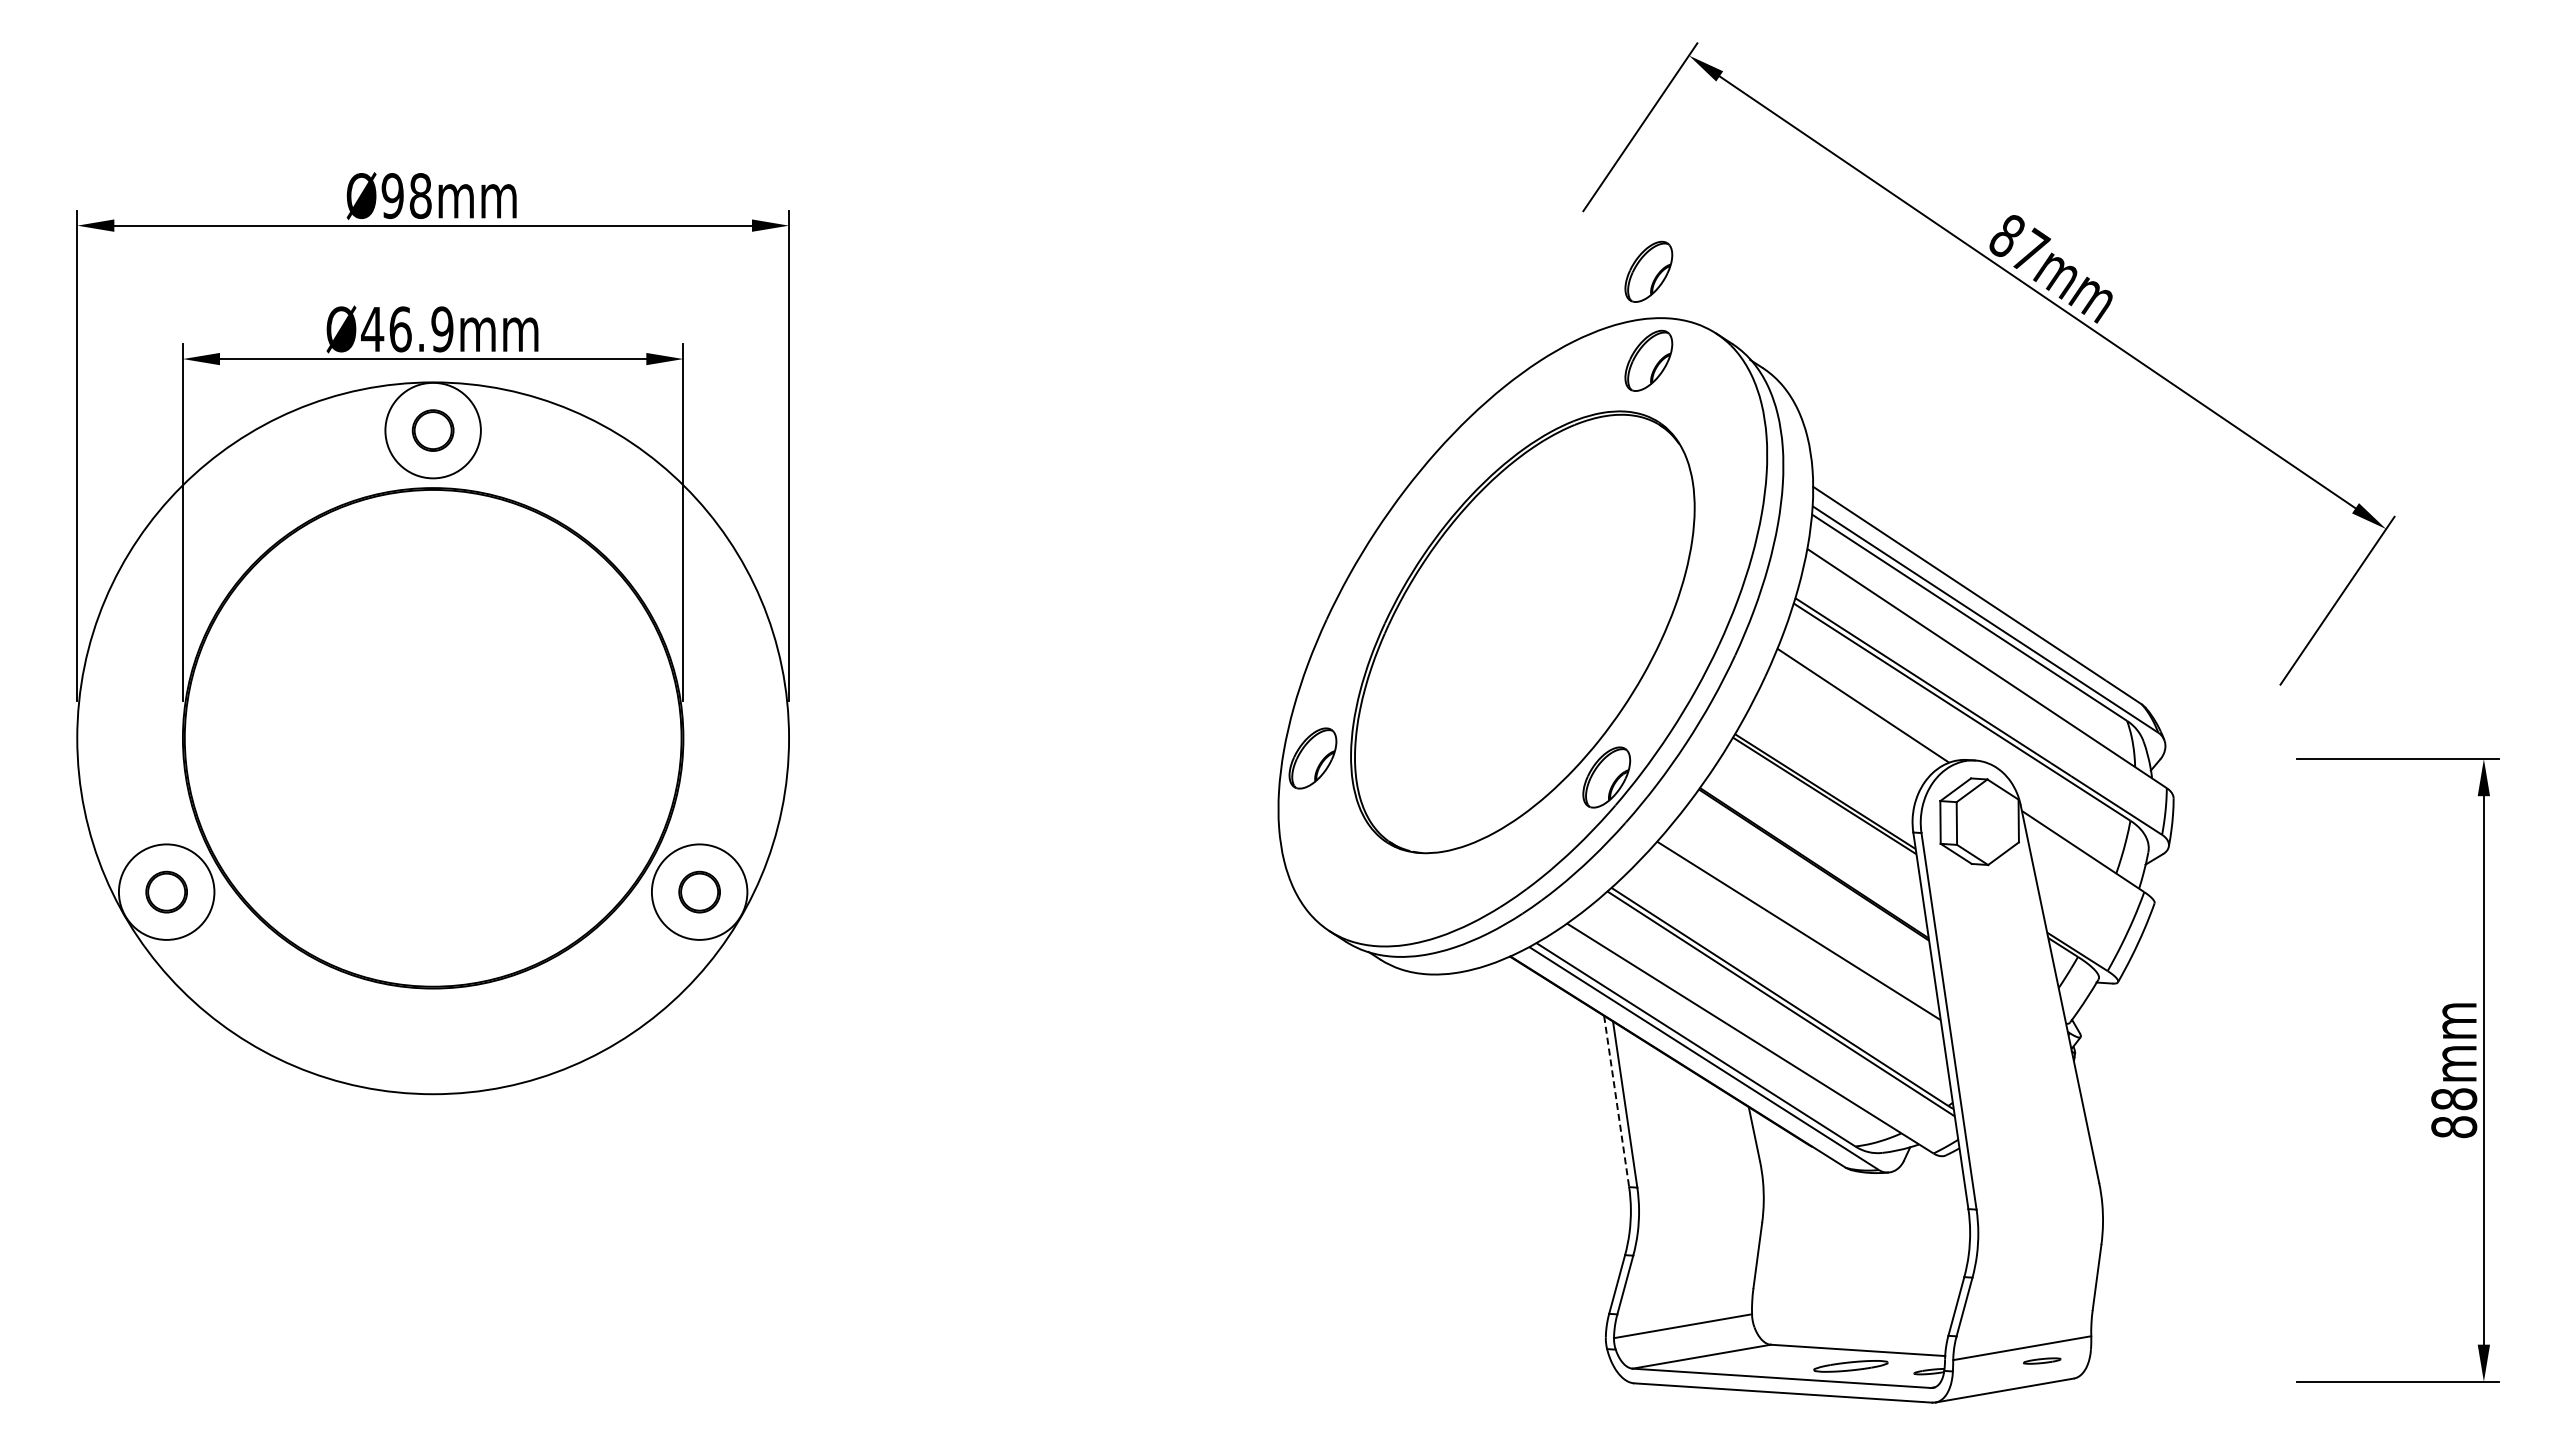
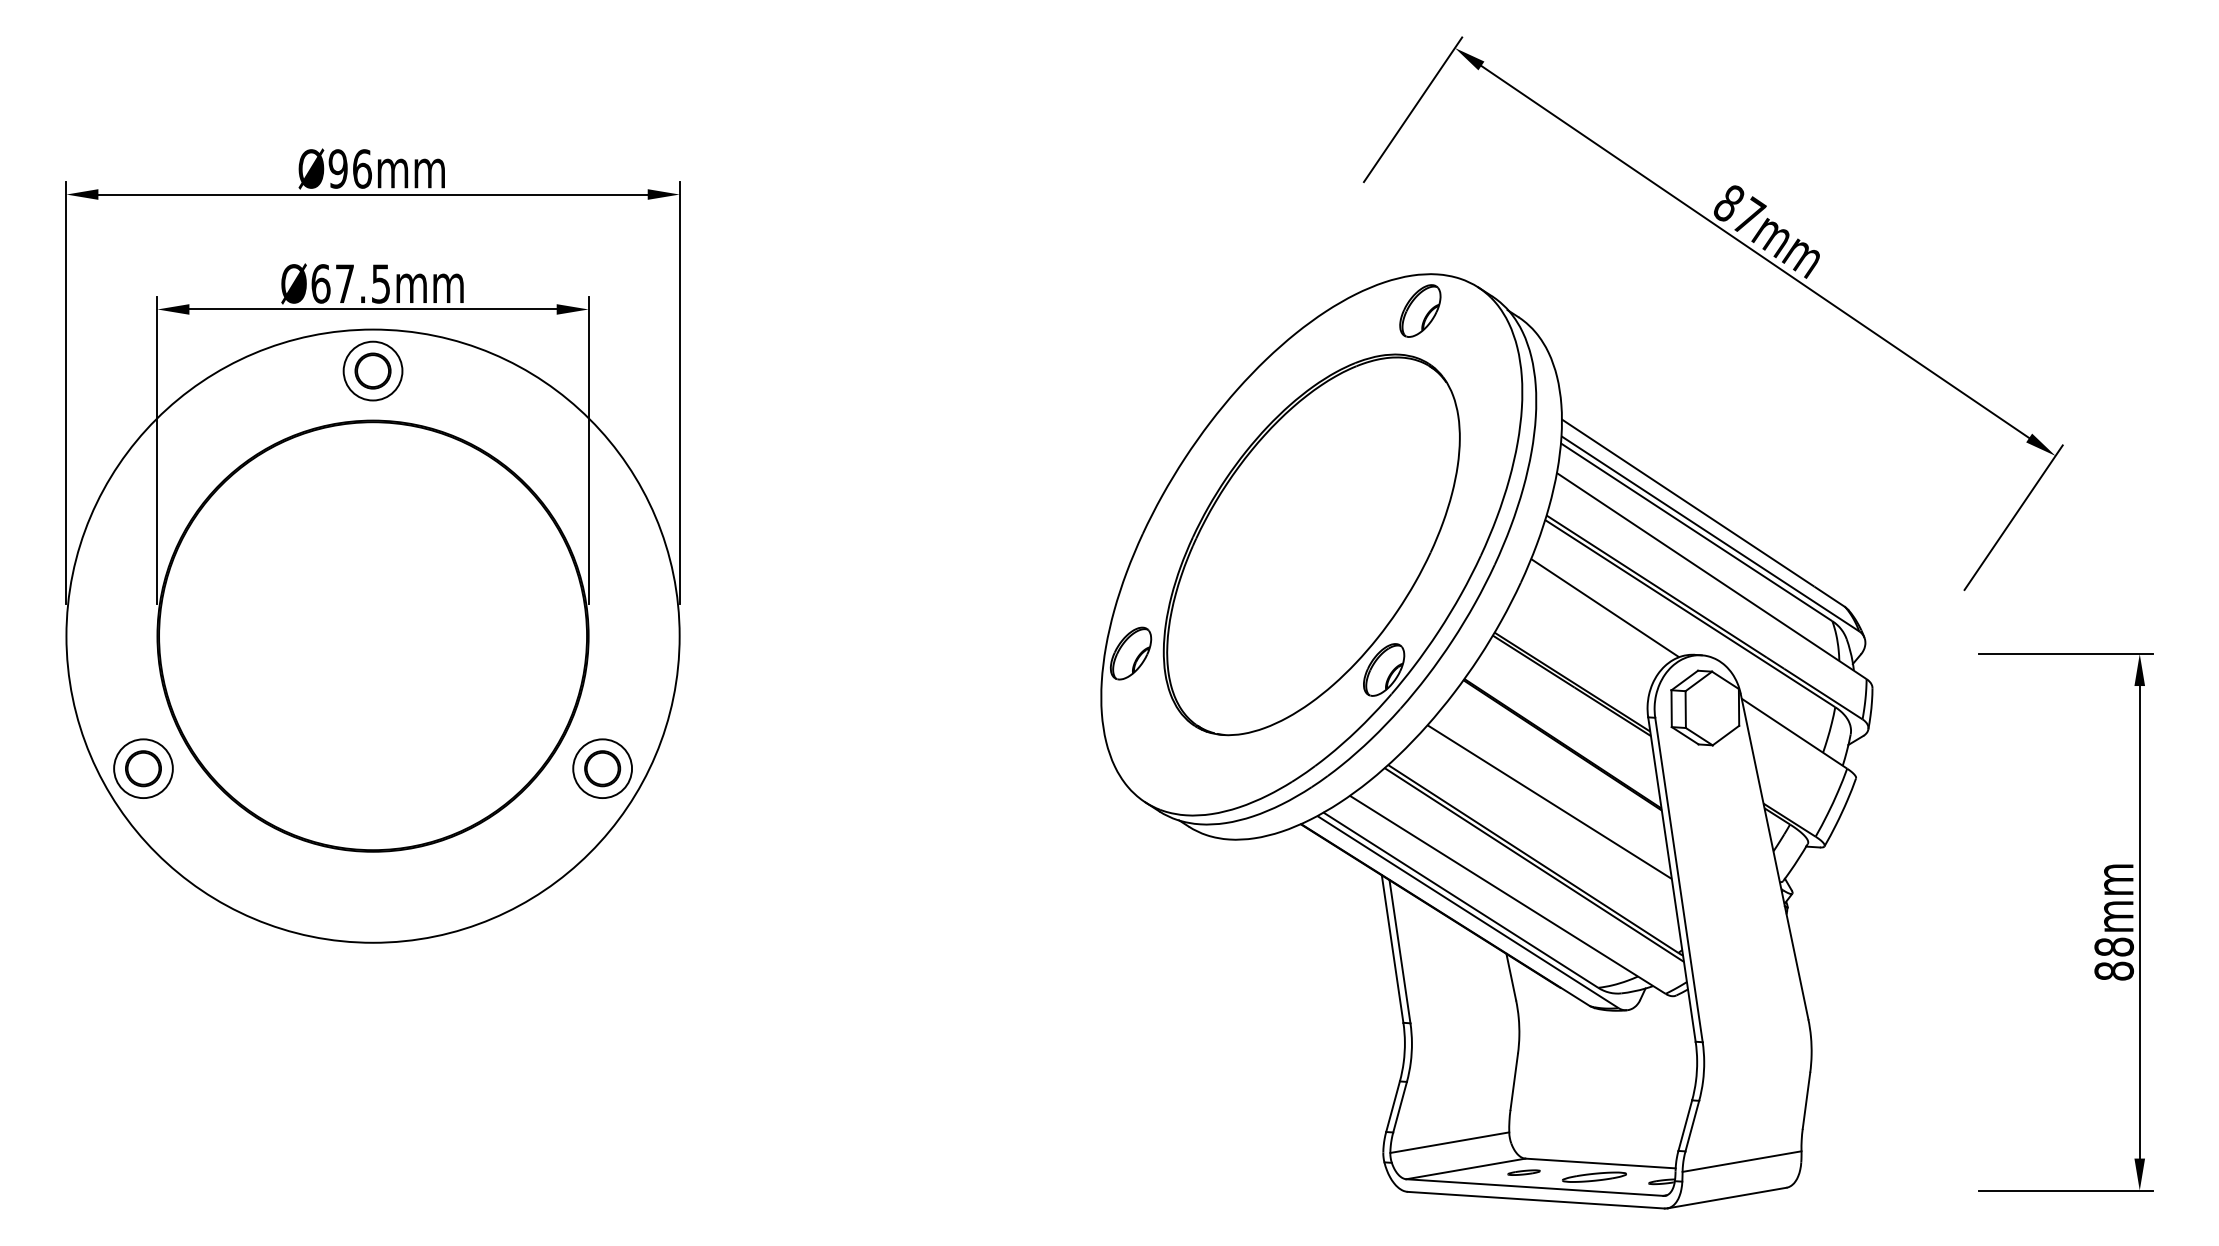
text: (420, 195) -> (362, 168), Ø98mm -> Ø96mm
part: (1648, 271) -> (1420, 234), removed
text: (407, 329) -> (350, 283), Ø46.9mm -> Ø67.5mm
circle: (433, 430) -> (373, 371), size x0.71
circle: (166, 892) -> (143, 769), size x0.71
circle: (699, 892) -> (602, 769), size x0.71
line: (1616, 1102) -> (1392, 949), dashed -> solid
part: (2042, 1360) -> (1524, 1172), moved

